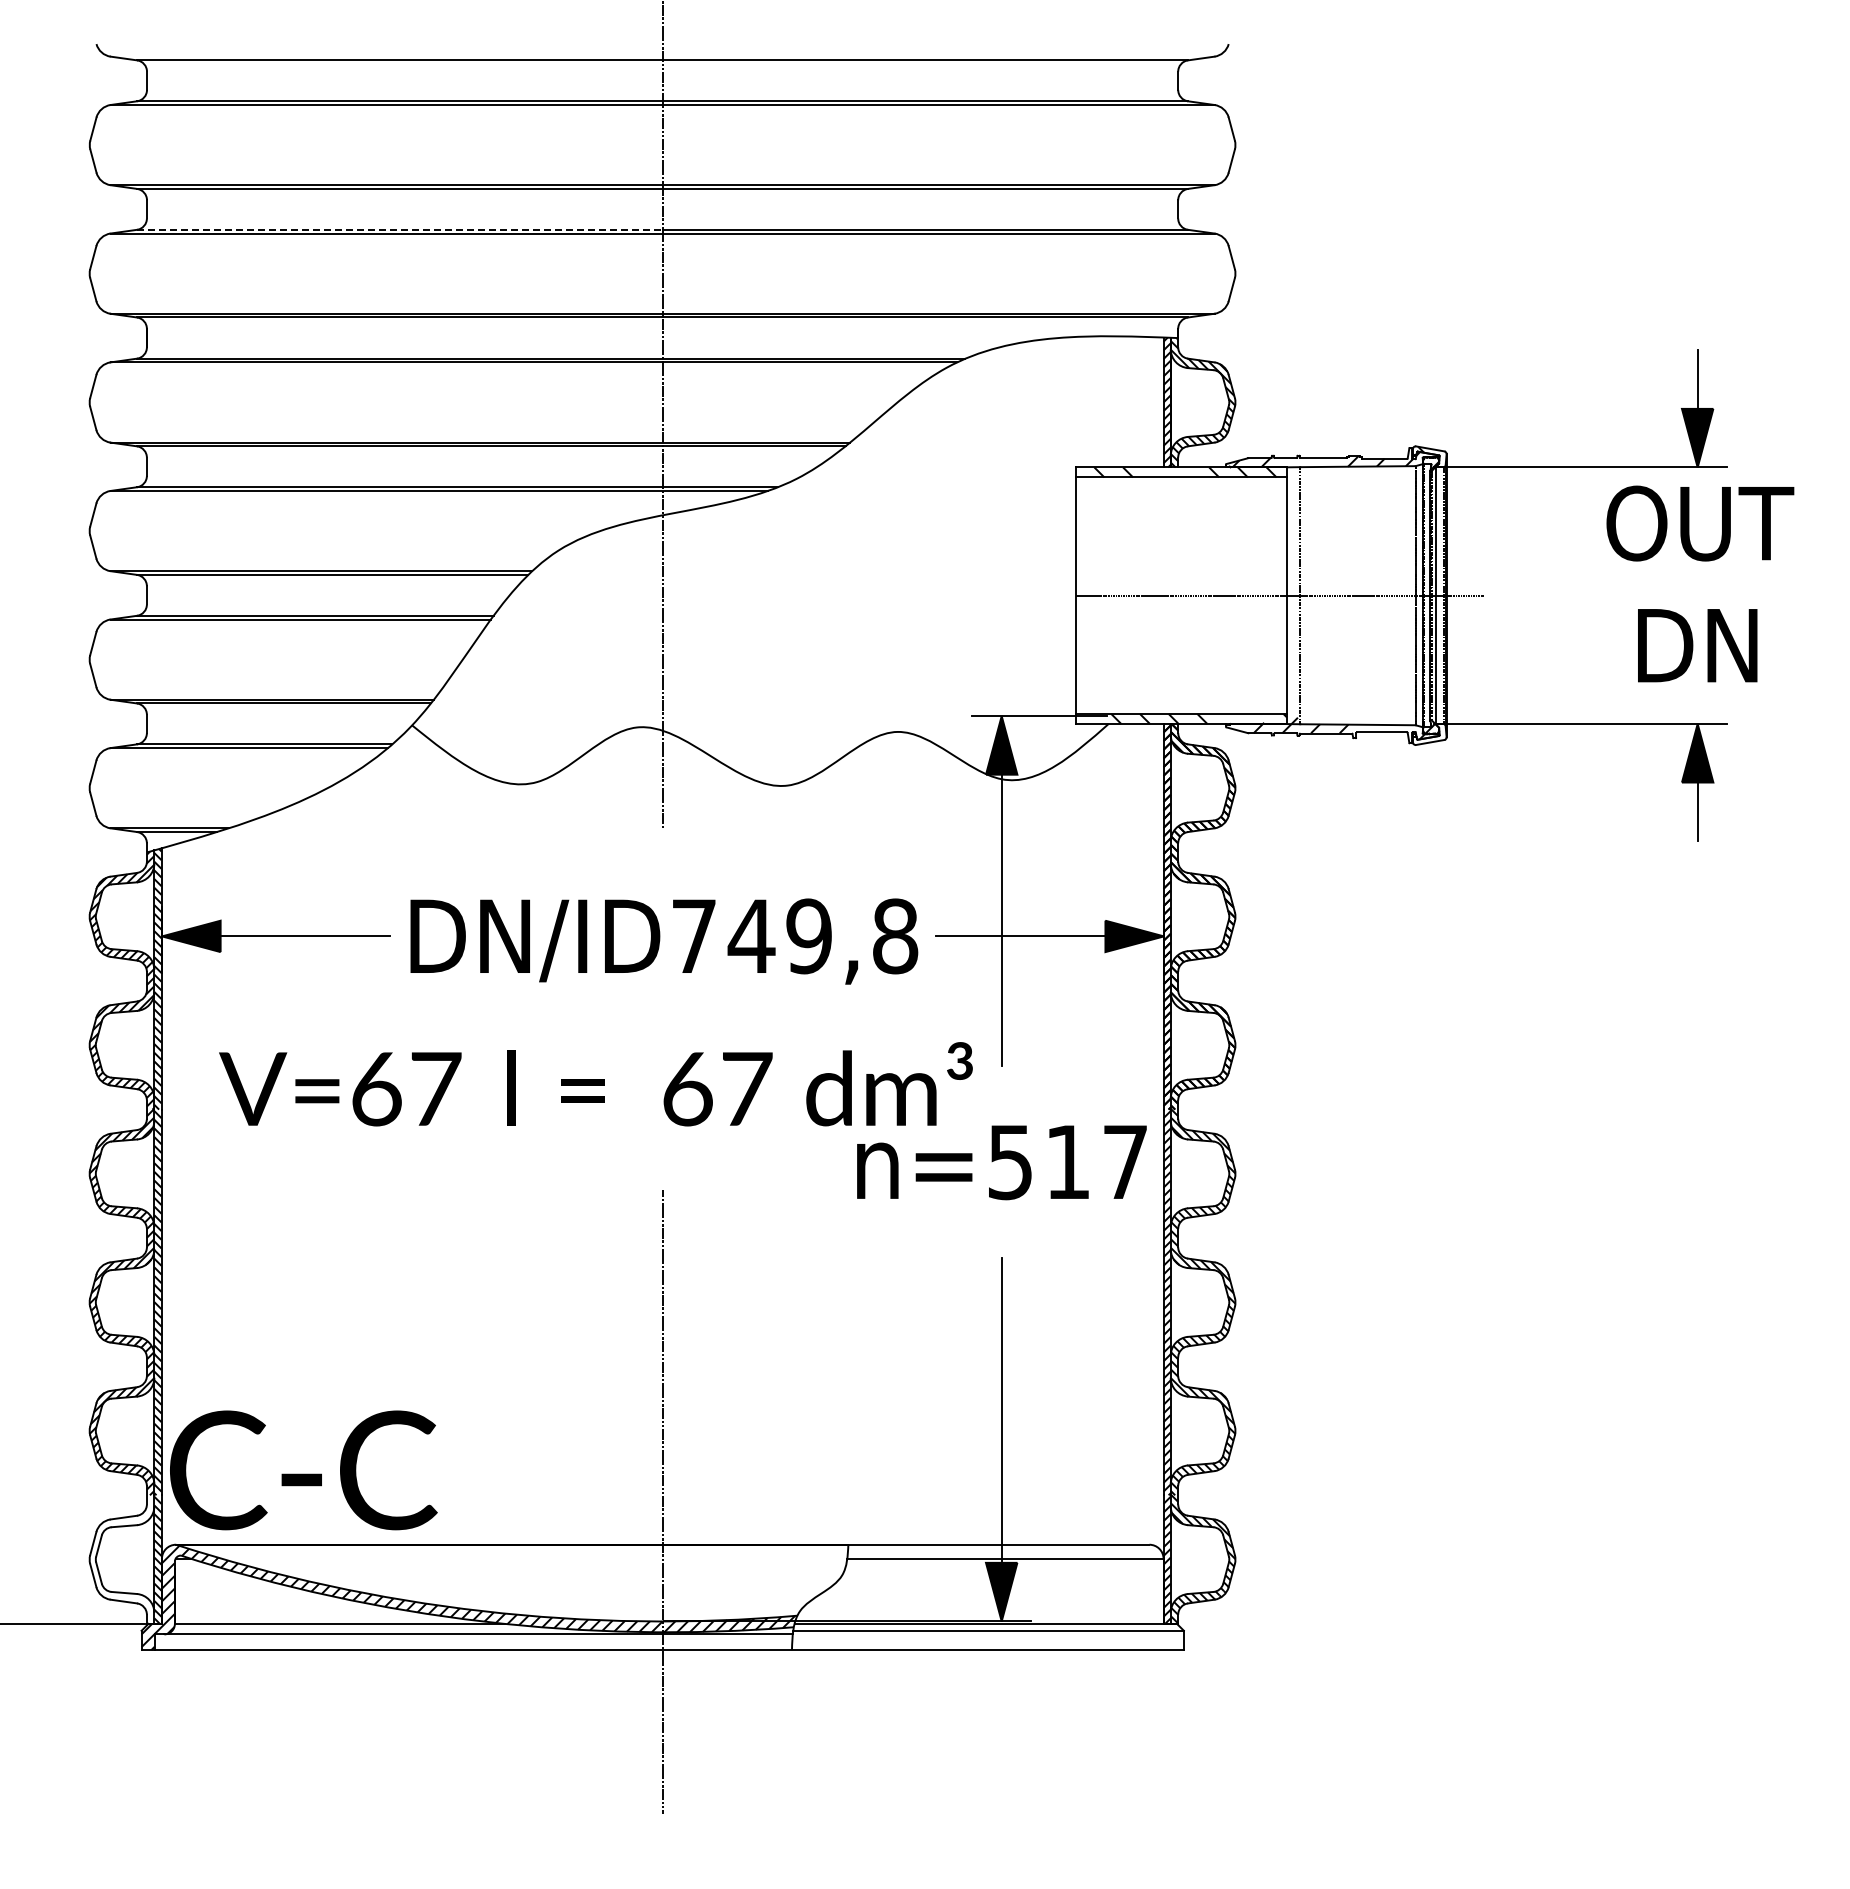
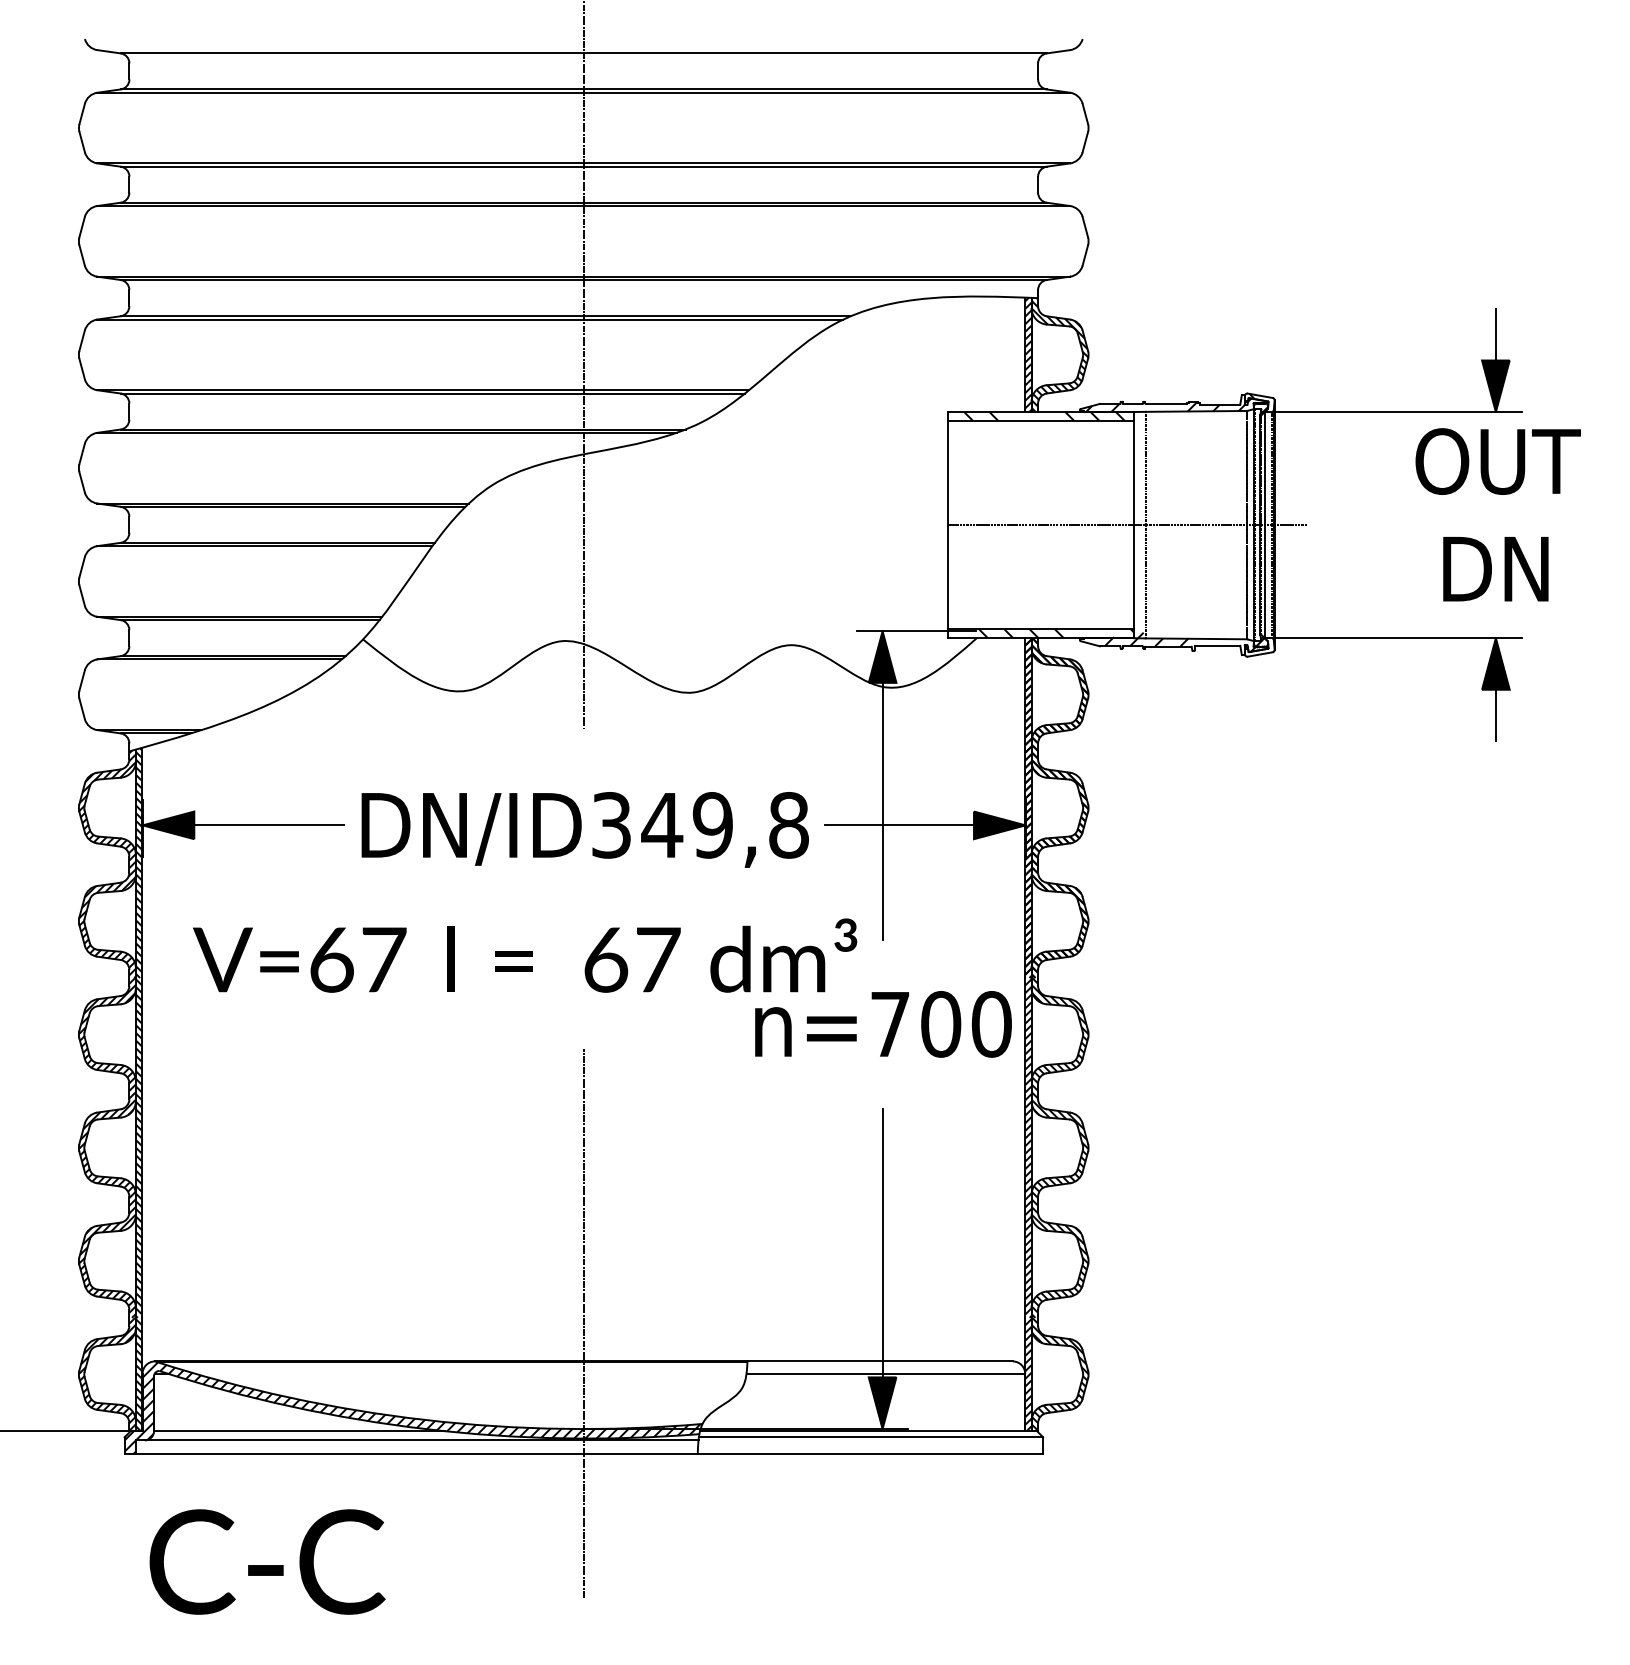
line: (399, 229) -> (351, 202), dashed -> solid
text: (693, 936) -> (611, 825), DN/ID749,8 -> DN/ID349,8
text: (1068, 1162) -> (941, 1024), n=517 -> n=700
text: (303, 1470) -> (267, 1562), moved
hatch: (121, 1559) -> (106, 1374), added

